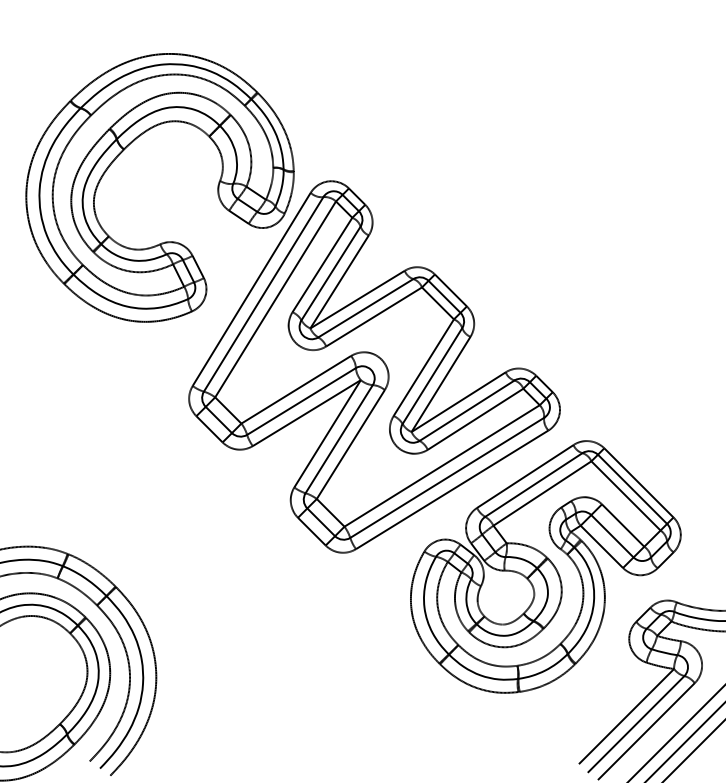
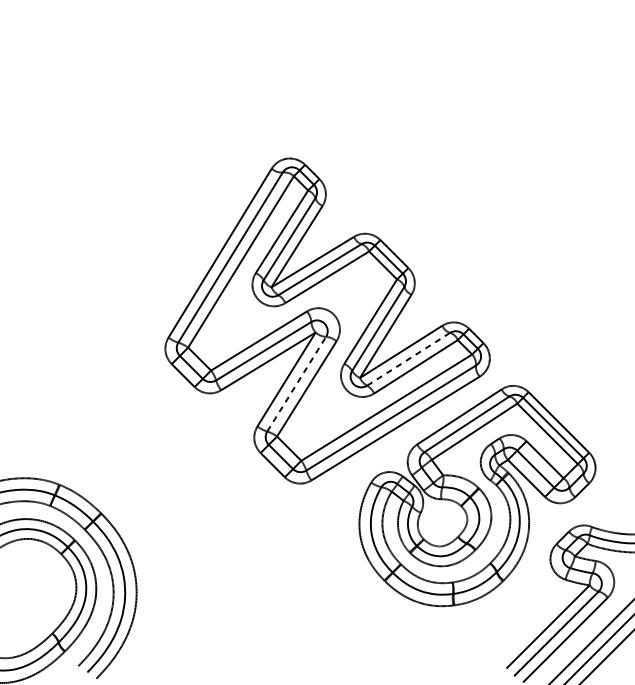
part: (123, 151) -> (107, 132), removed
line: (467, 410) -> (408, 359), solid -> dashed
line: (339, 439) -> (296, 384), solid -> dashed

